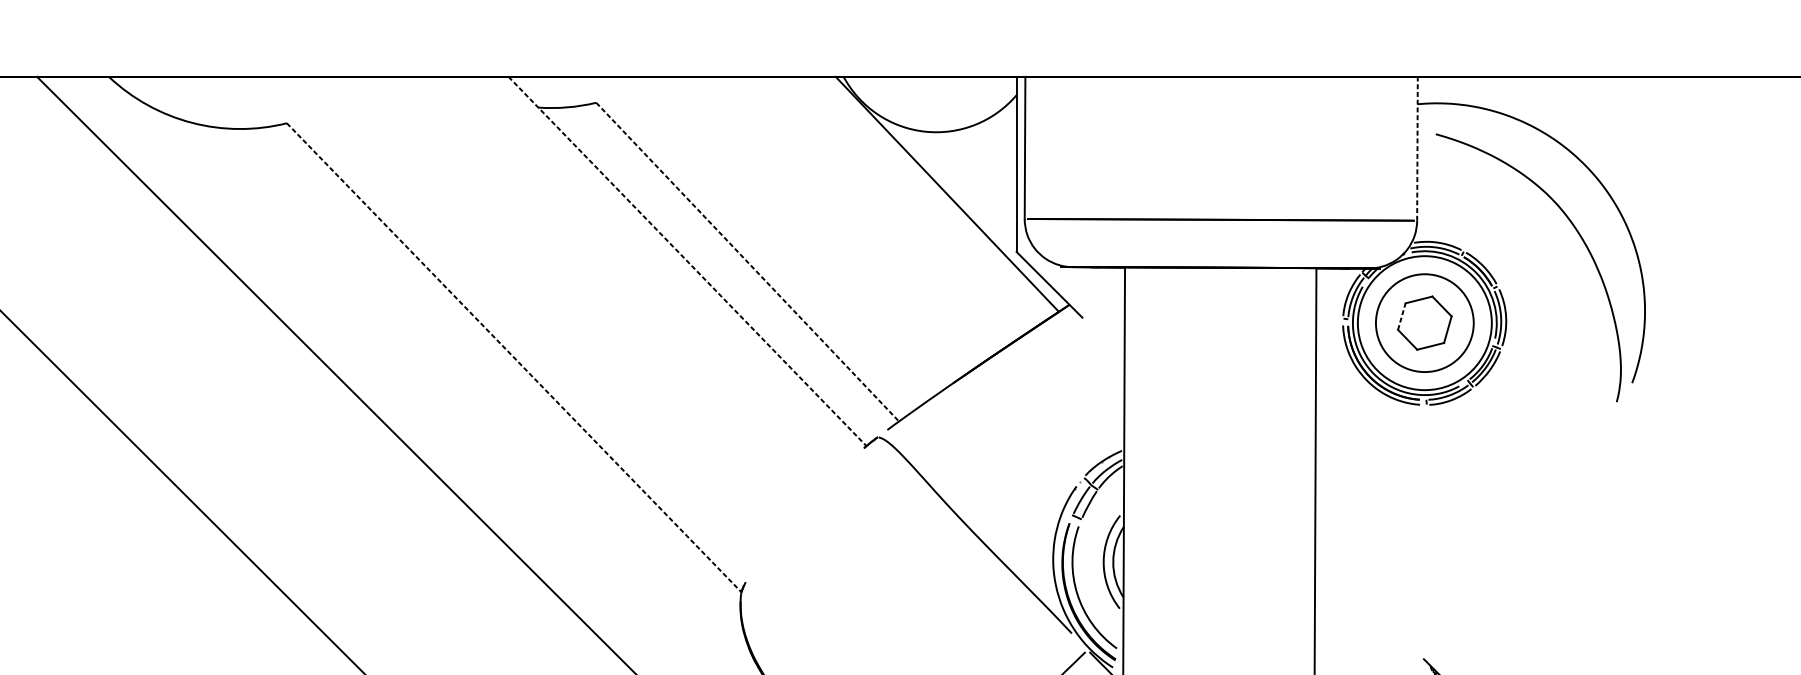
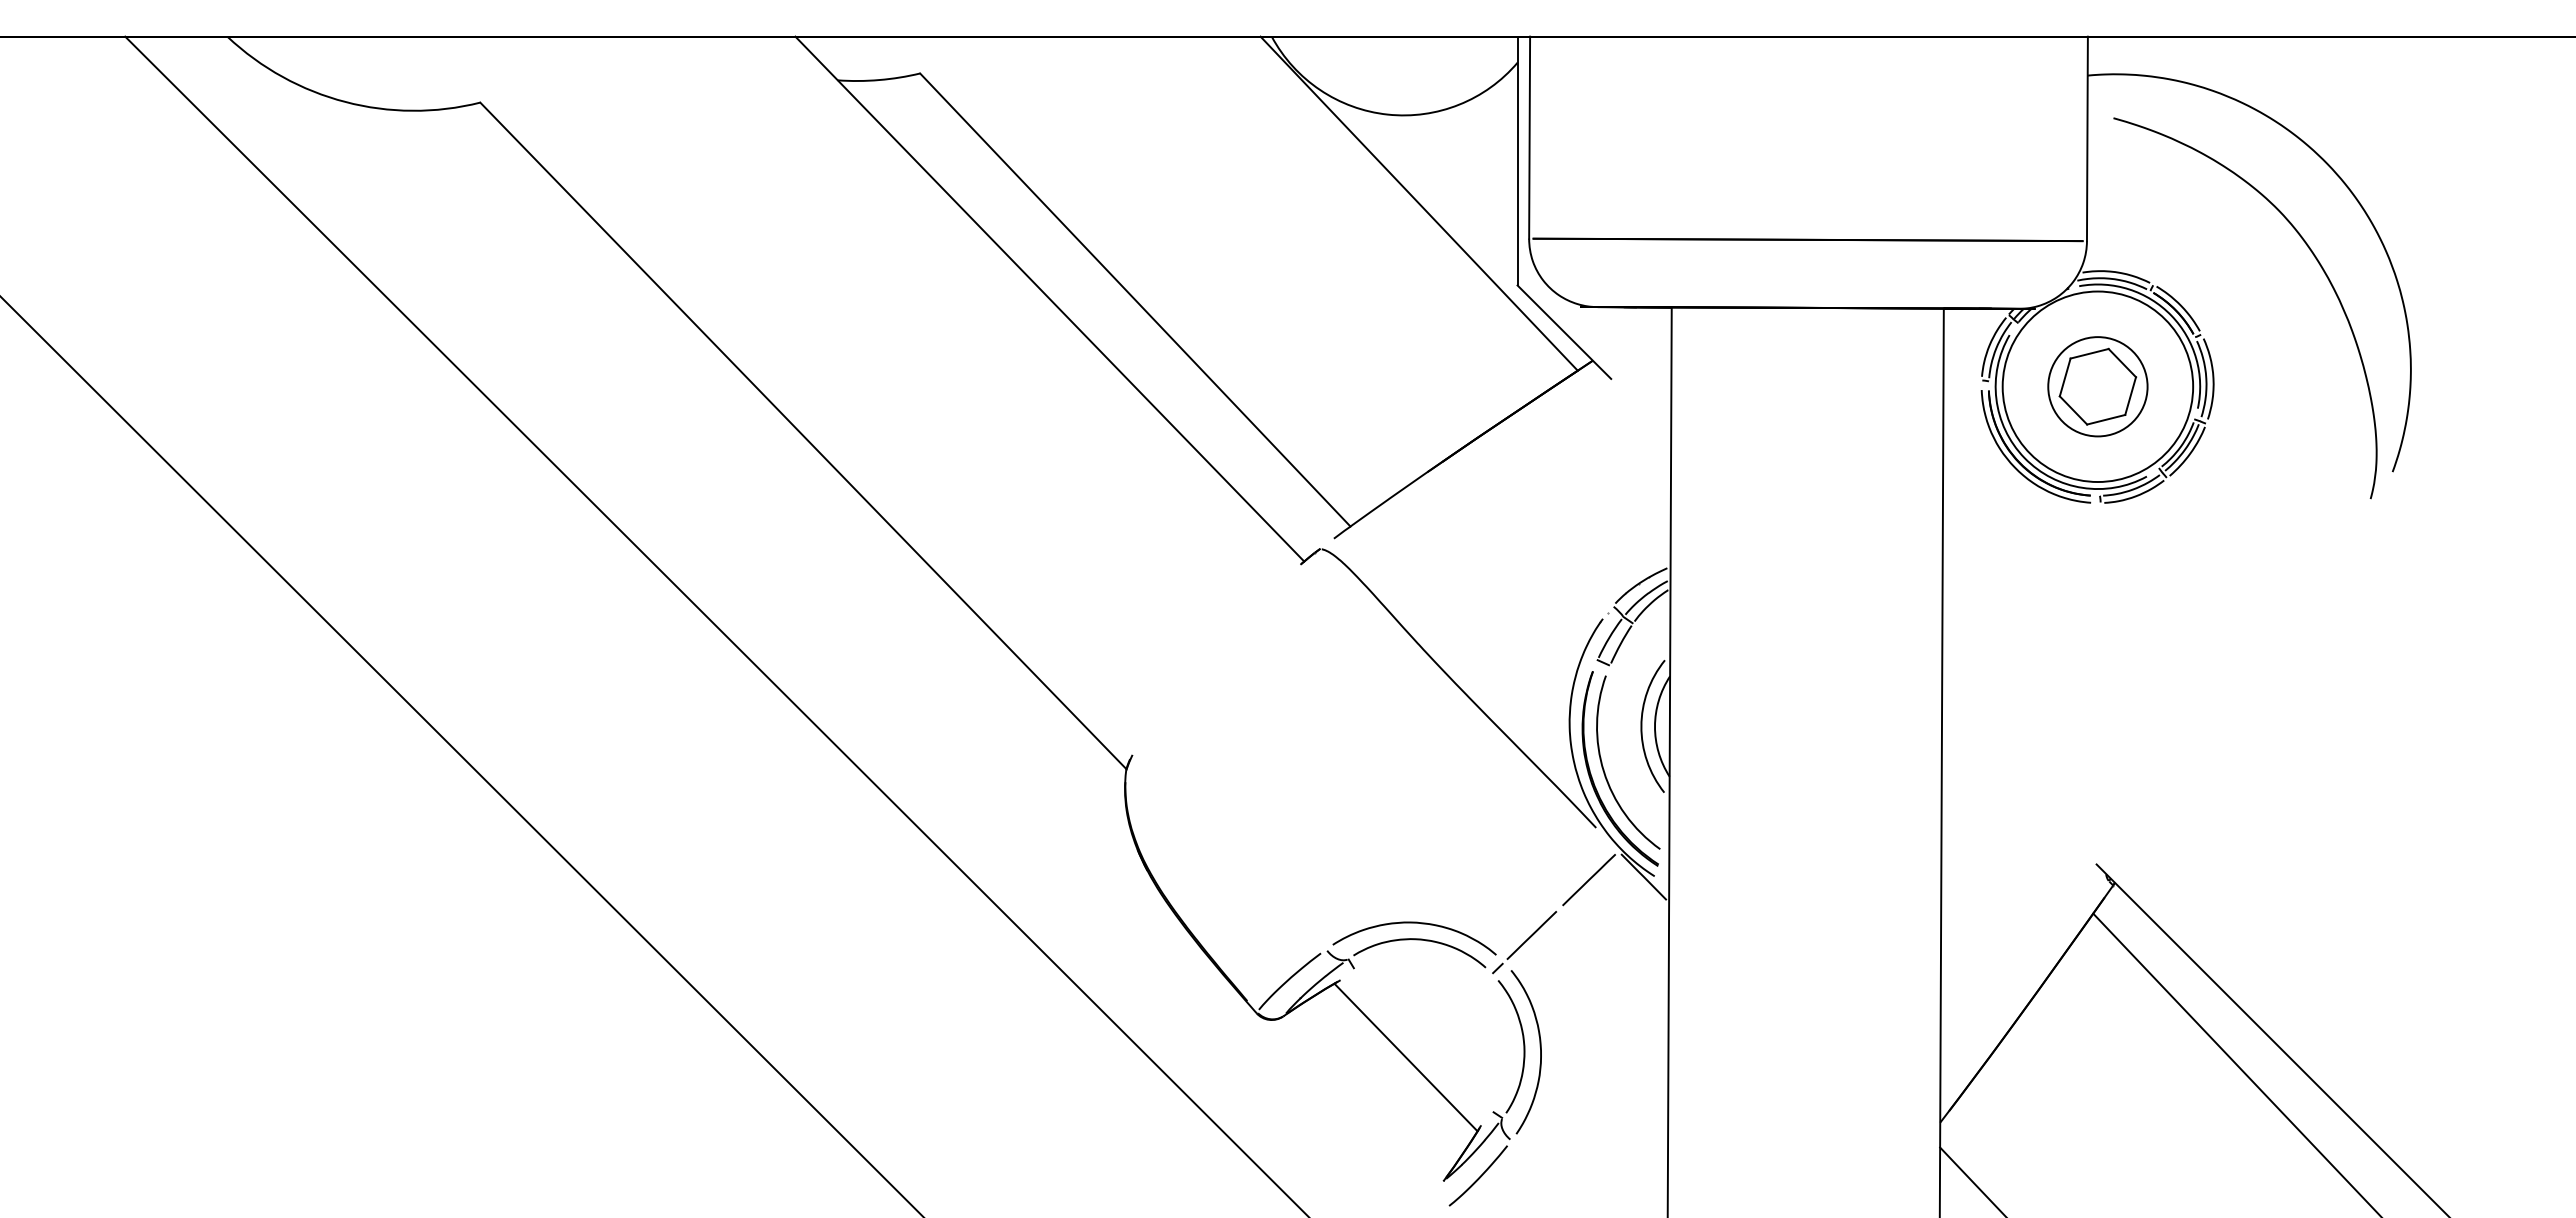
line: (1417, 148) -> (2087, 138), dashed -> solid
line: (687, 261) -> (1049, 299), dashed -> solid
line: (747, 262) -> (1135, 300), dashed -> solid
line: (1402, 316) -> (2065, 377), dashed -> solid
circle: (1424, 322) -> (2097, 386), size x0.71
line: (514, 358) -> (803, 436), dashed -> solid

